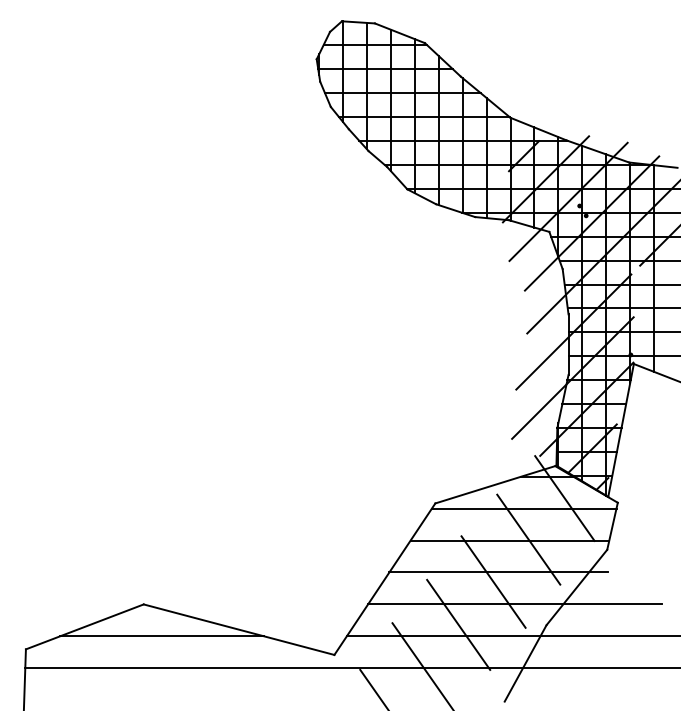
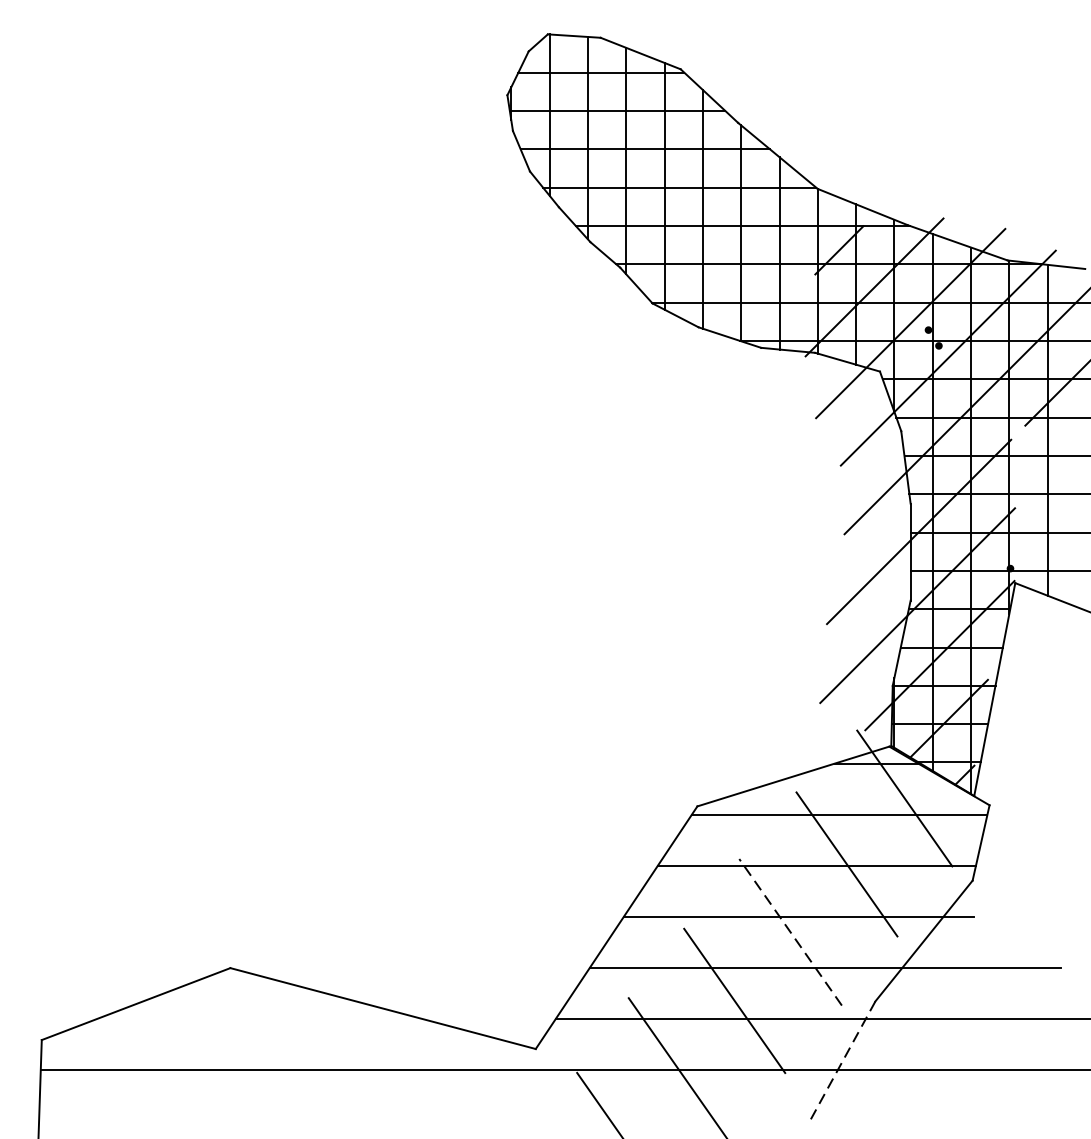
line: (493, 582) -> (790, 932), solid -> dashed
line: (161, 636) -> (258, 1019), removed
line: (525, 663) -> (841, 1062), solid -> dashed

